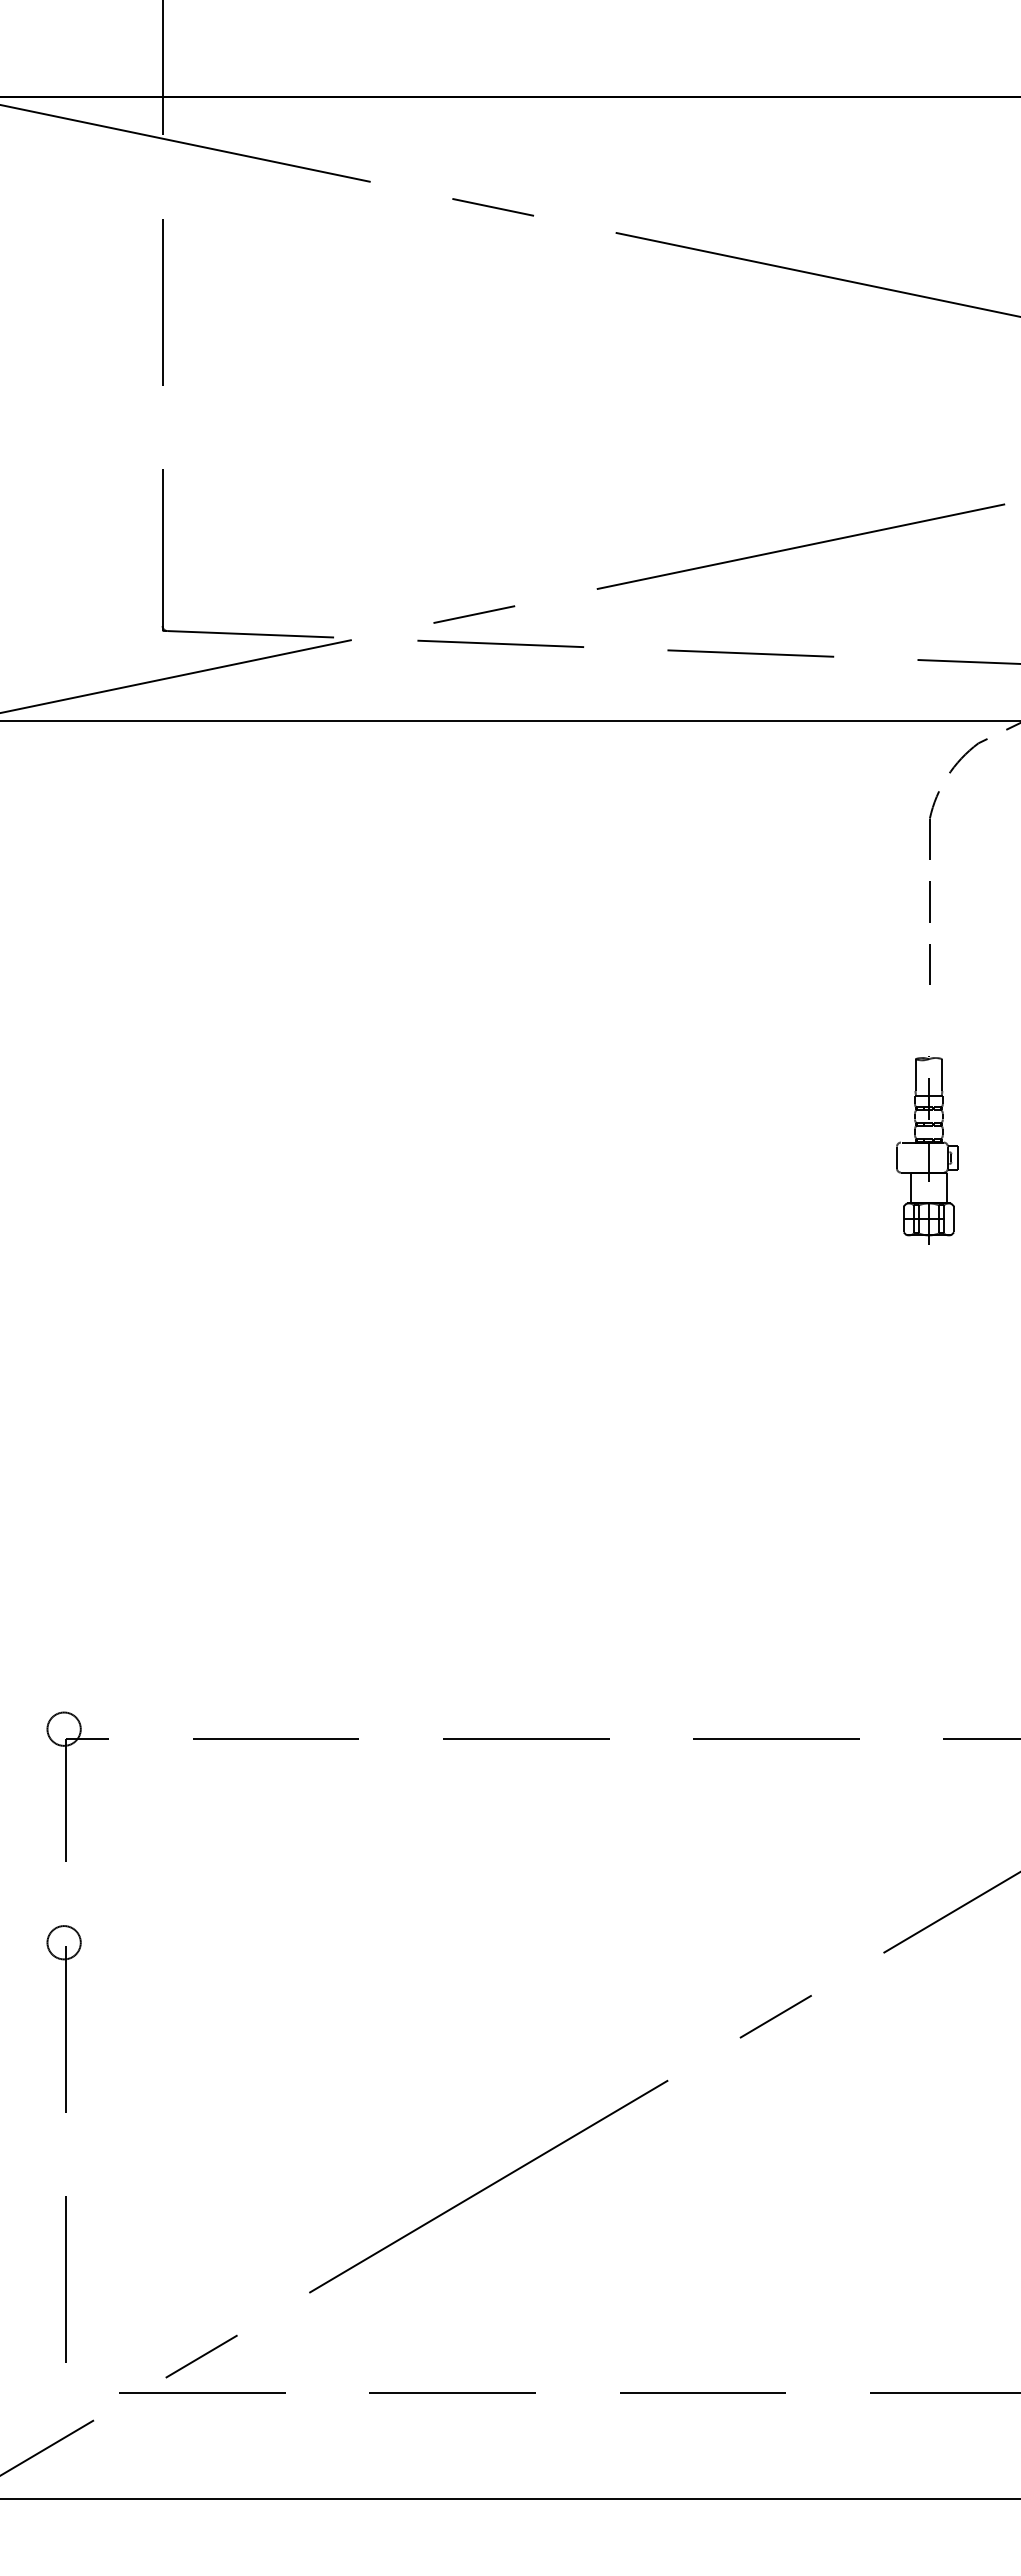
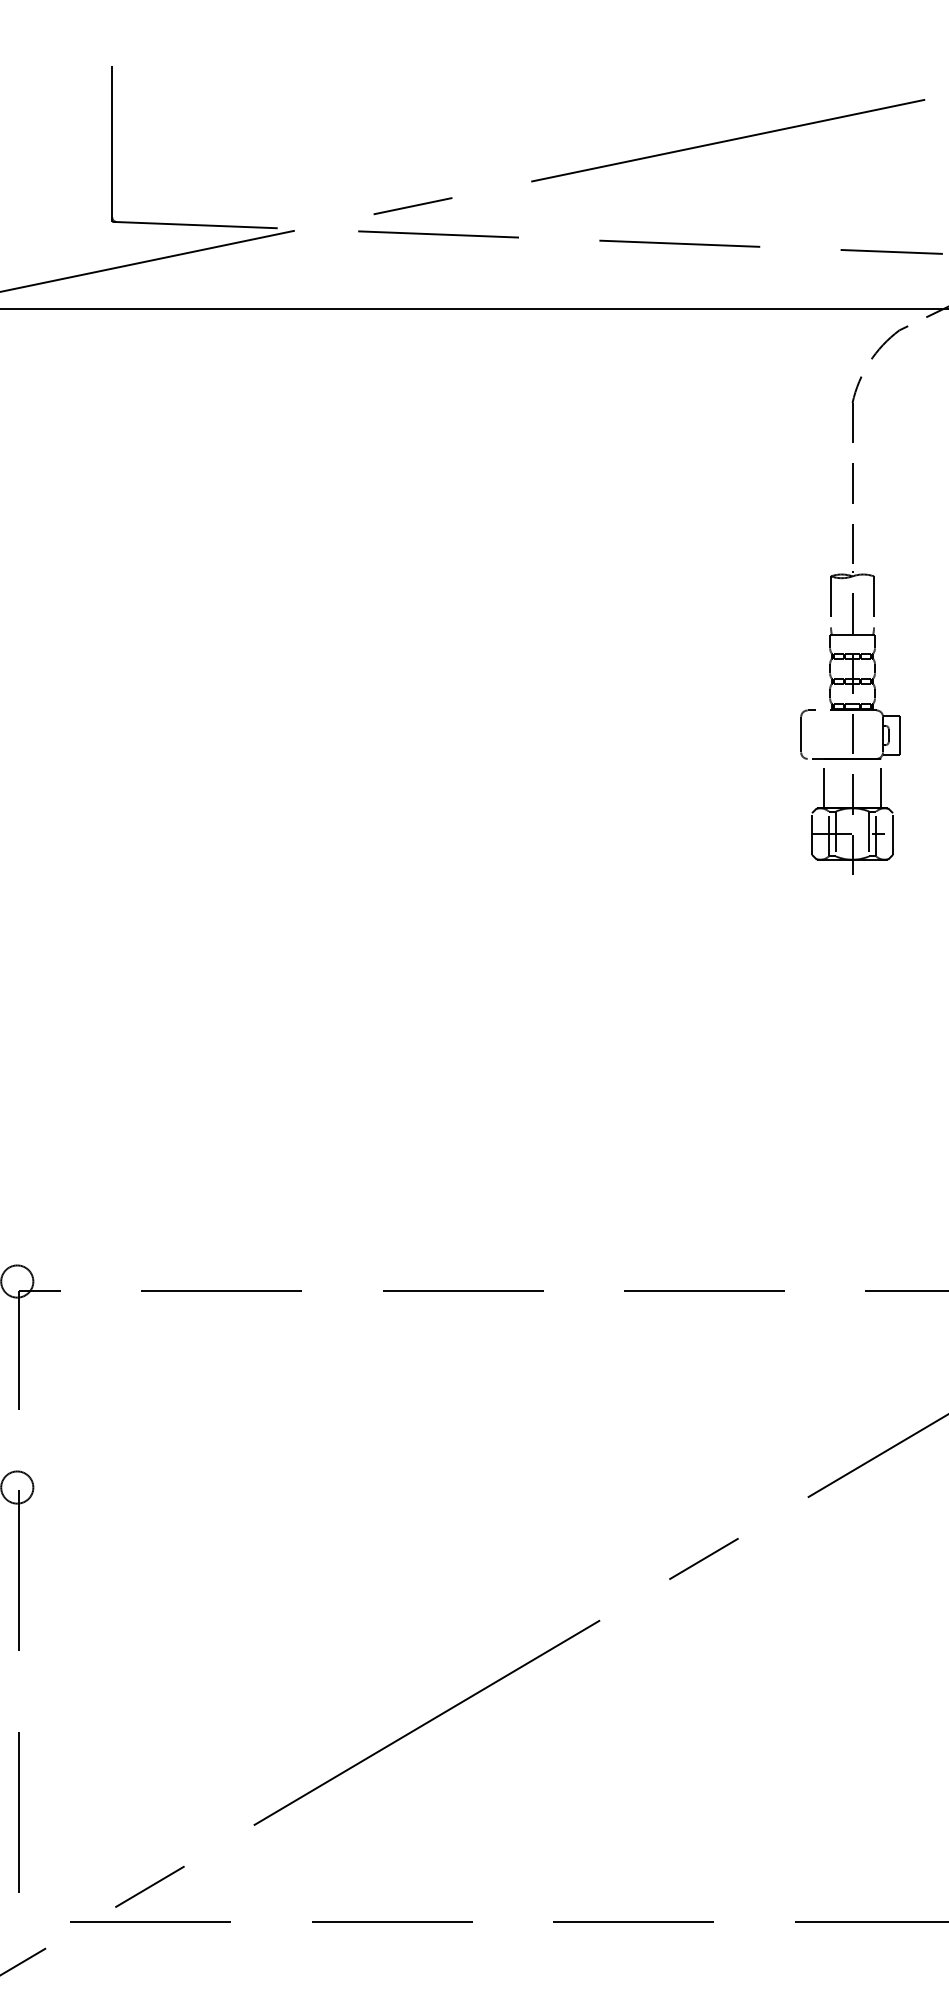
part: (927, 1150) -> (850, 723), size x1.67

